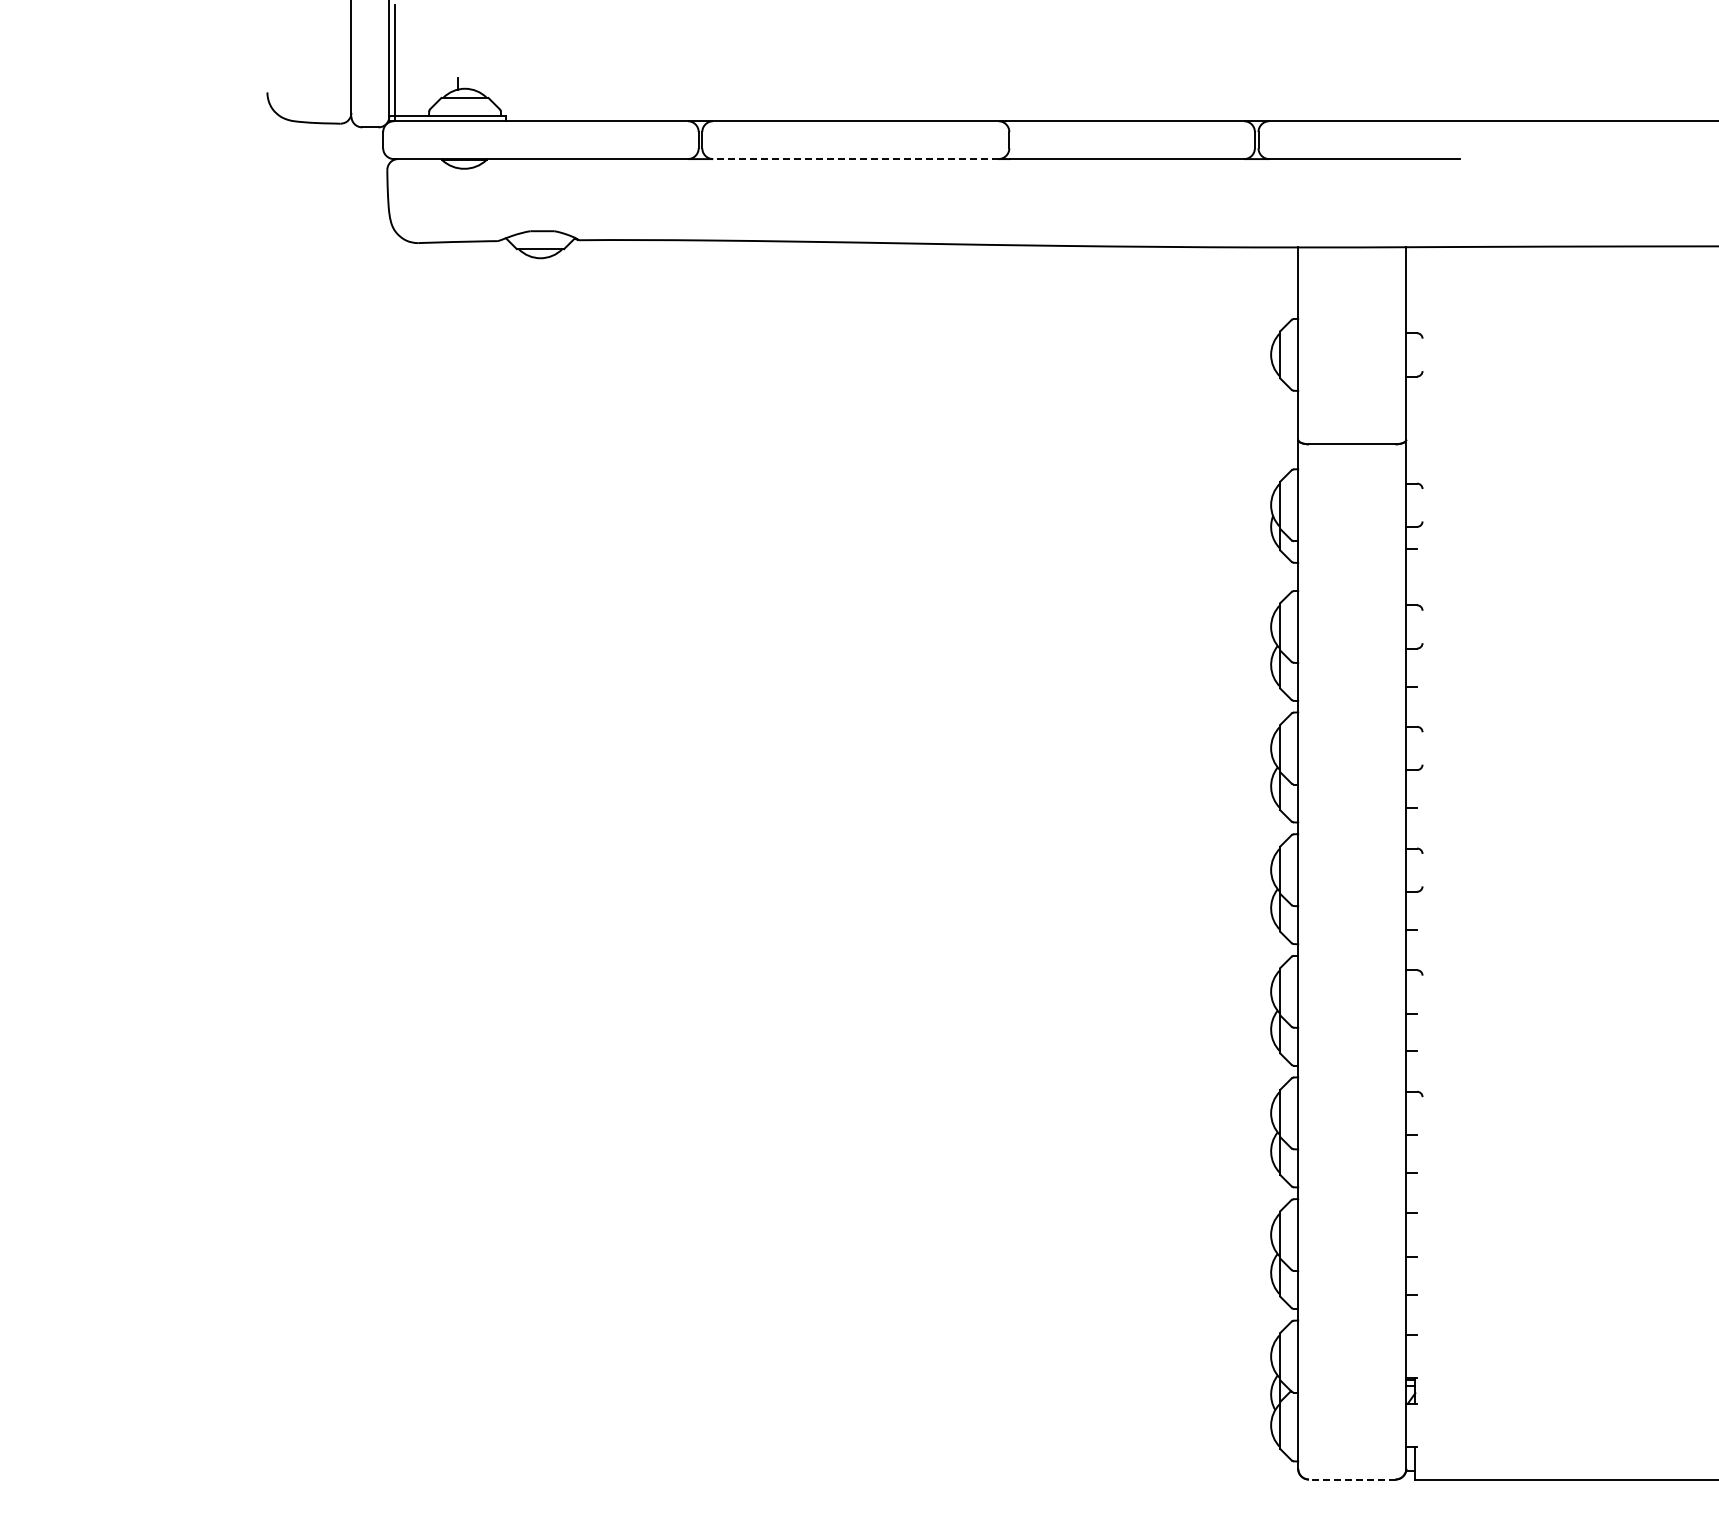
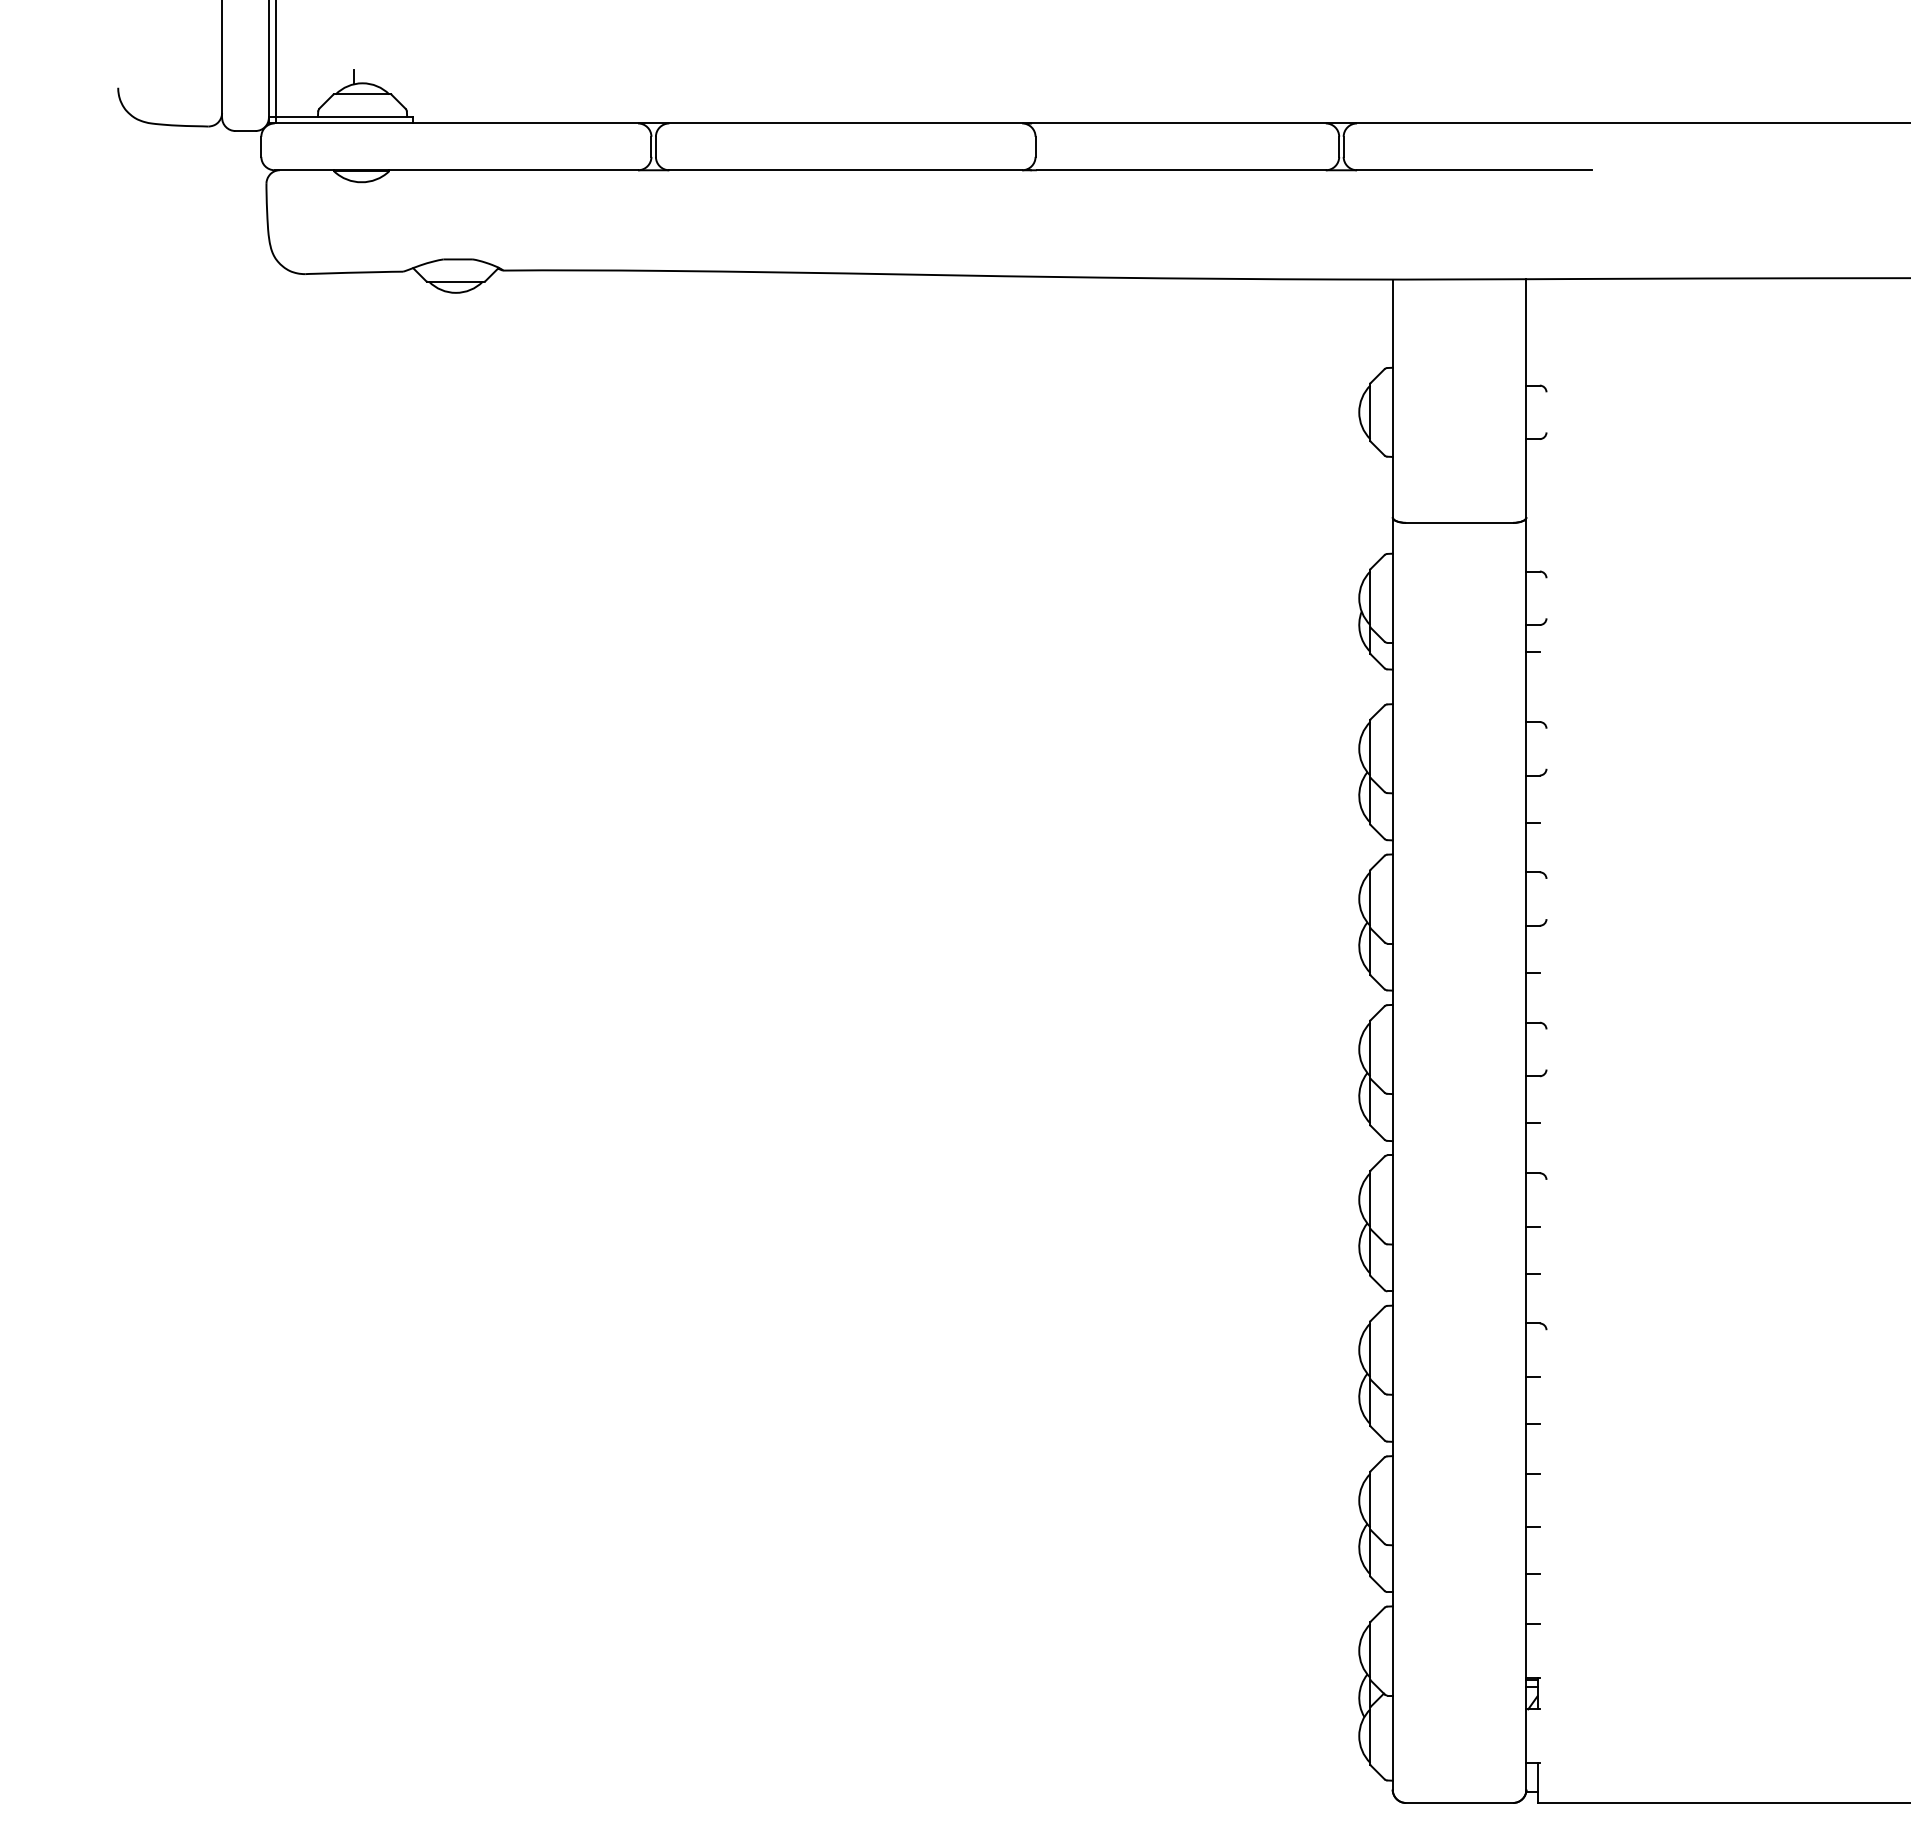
line: (855, 159) -> (845, 170), dashed -> solid
line: (1351, 1479) -> (1458, 1802), dashed -> solid

